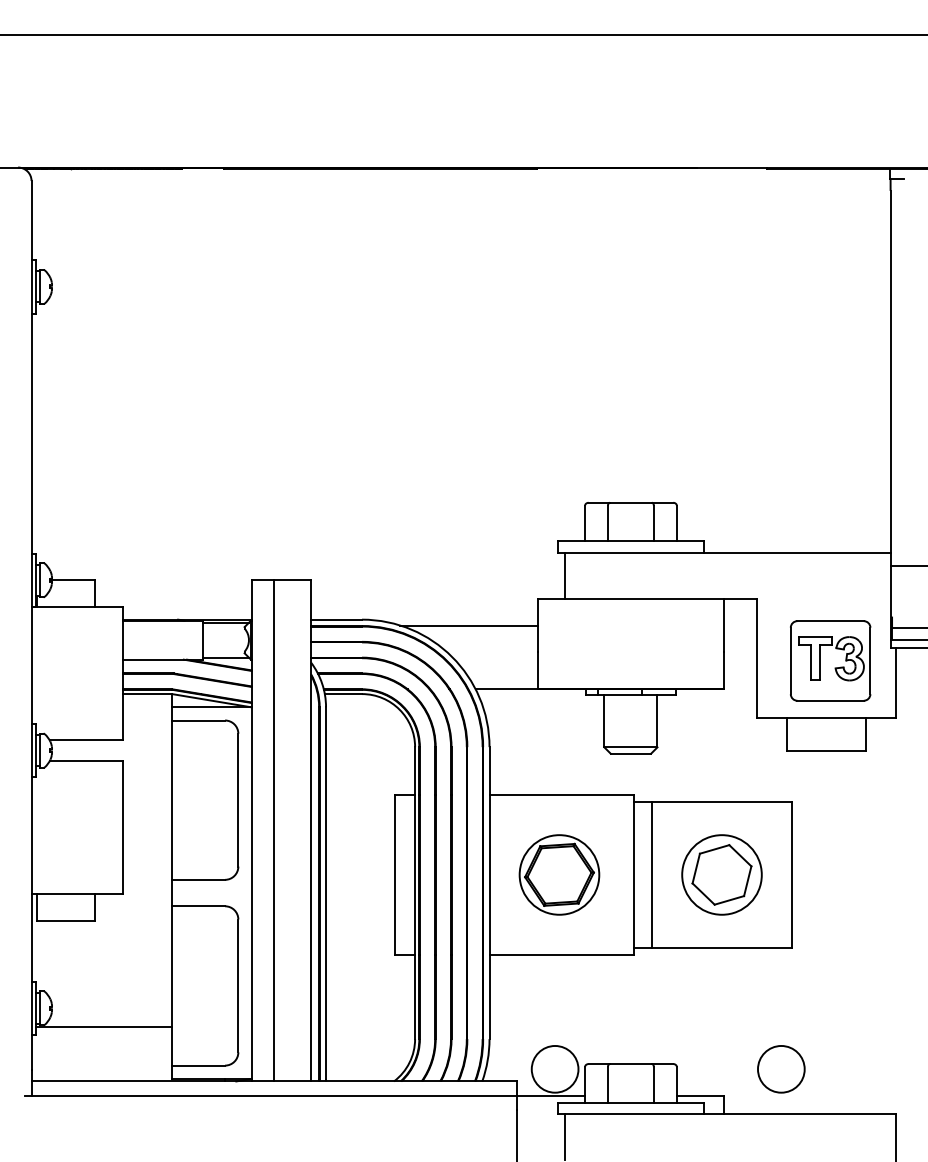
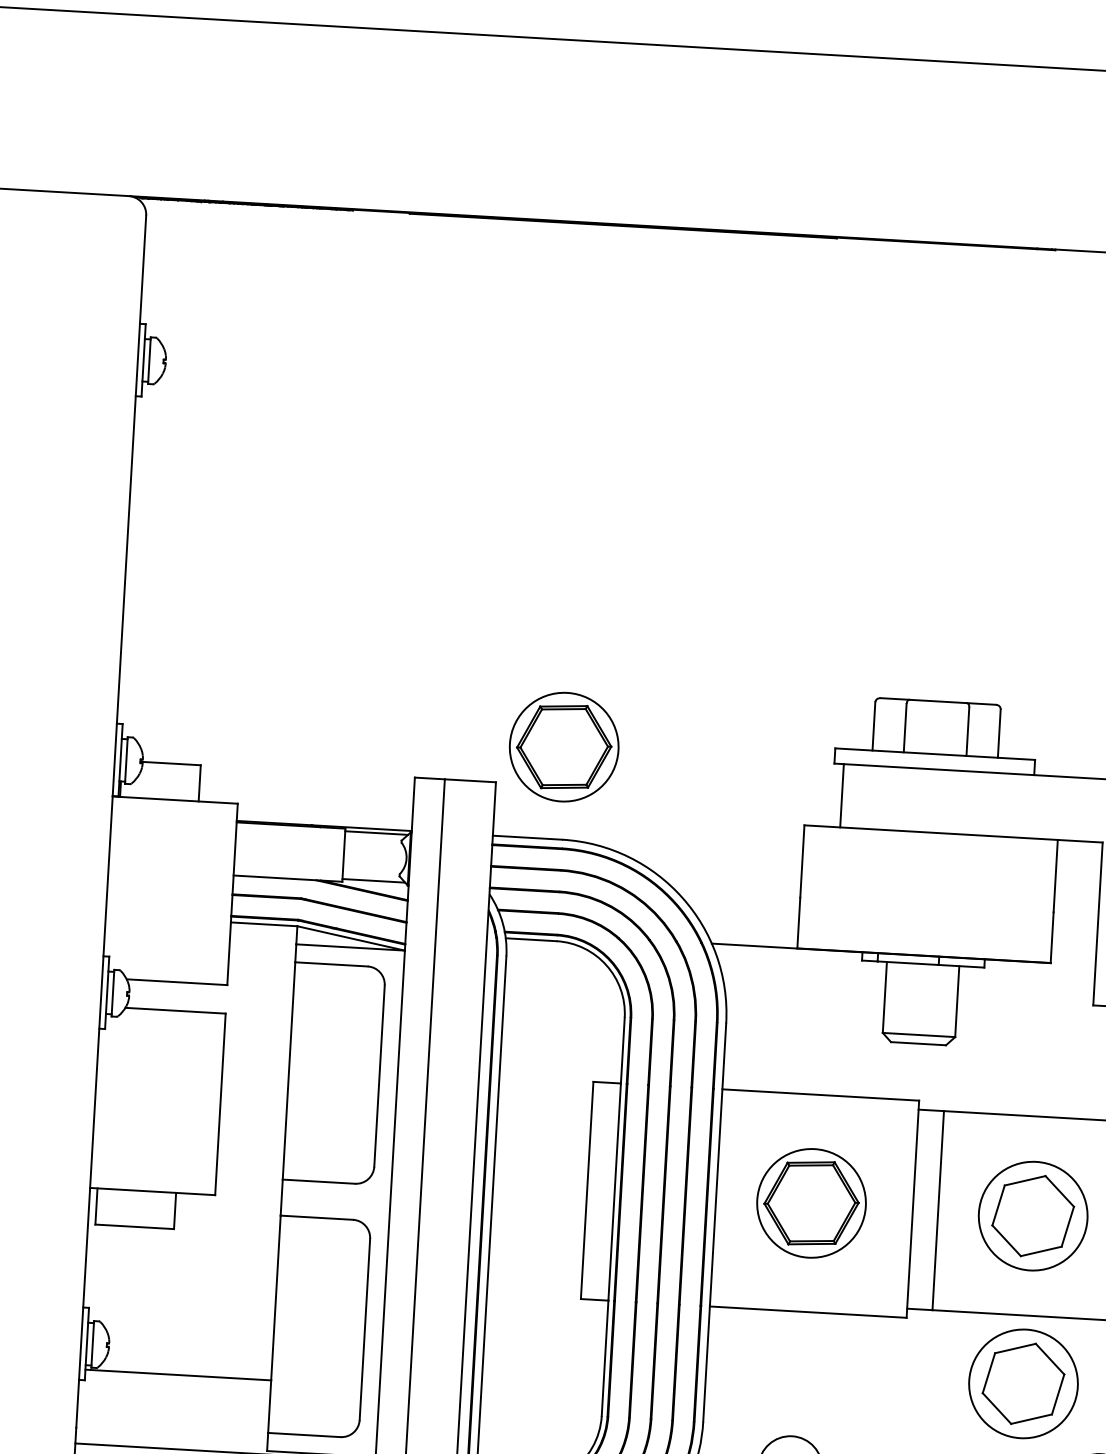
part: (359, 551) -> (564, 746), added
line: (469, 625) -> (708, 856), removed
part: (721, 997) -> (1022, 1383), added

